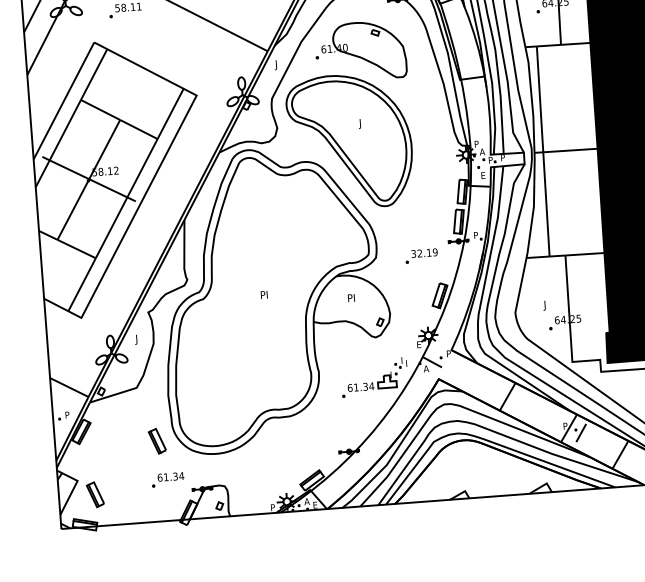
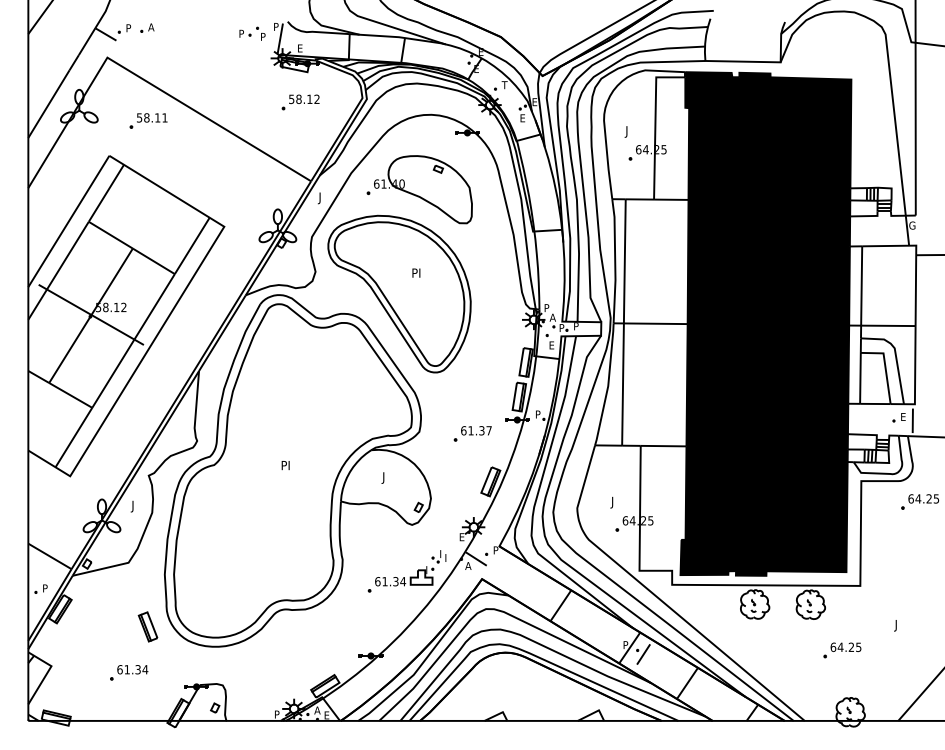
text: (362, 123) -> (415, 274), J -> PI
text: (424, 252) -> (476, 430), 32.19 -> 61.37
text: (350, 298) -> (386, 477), PI -> J
part: (168, 479) -> (129, 672), moved
part: (94, 494) -> (70, 683), removed

